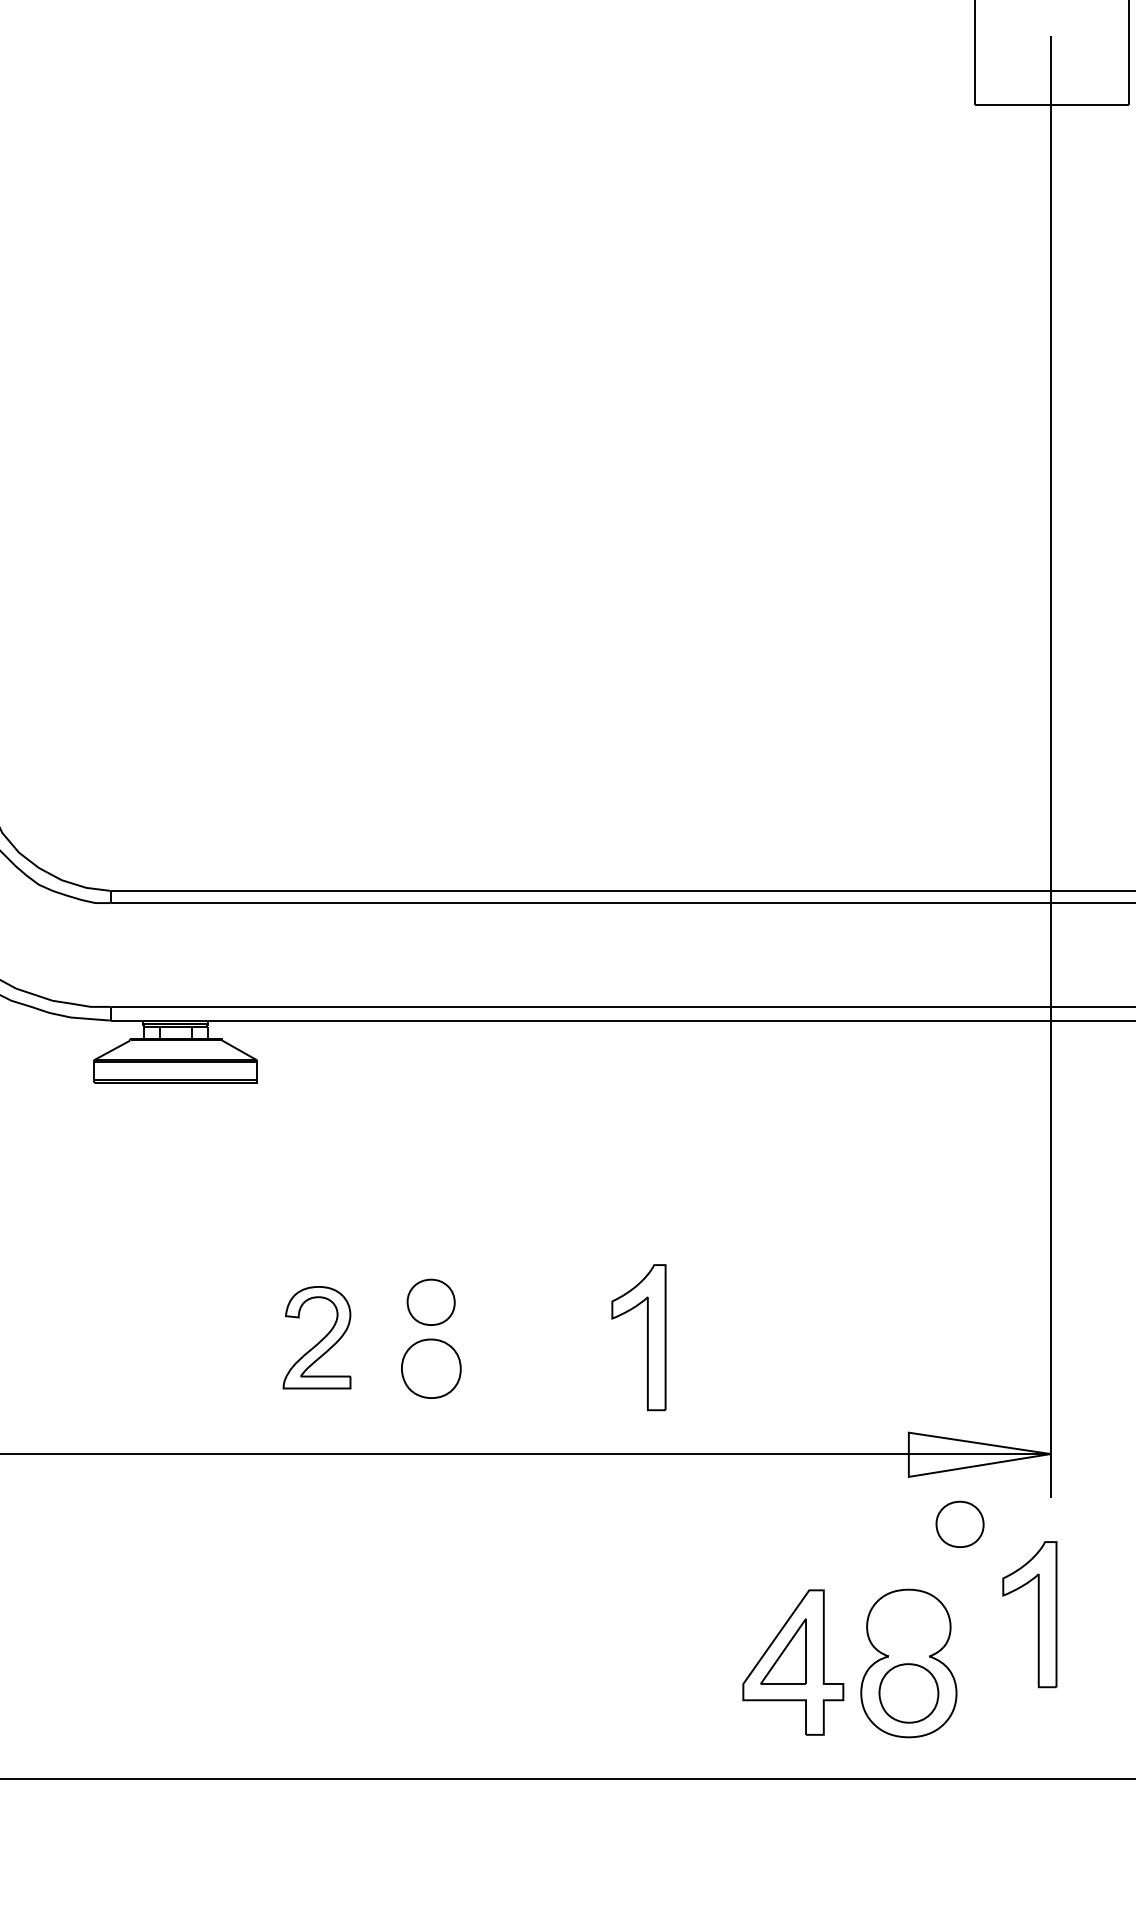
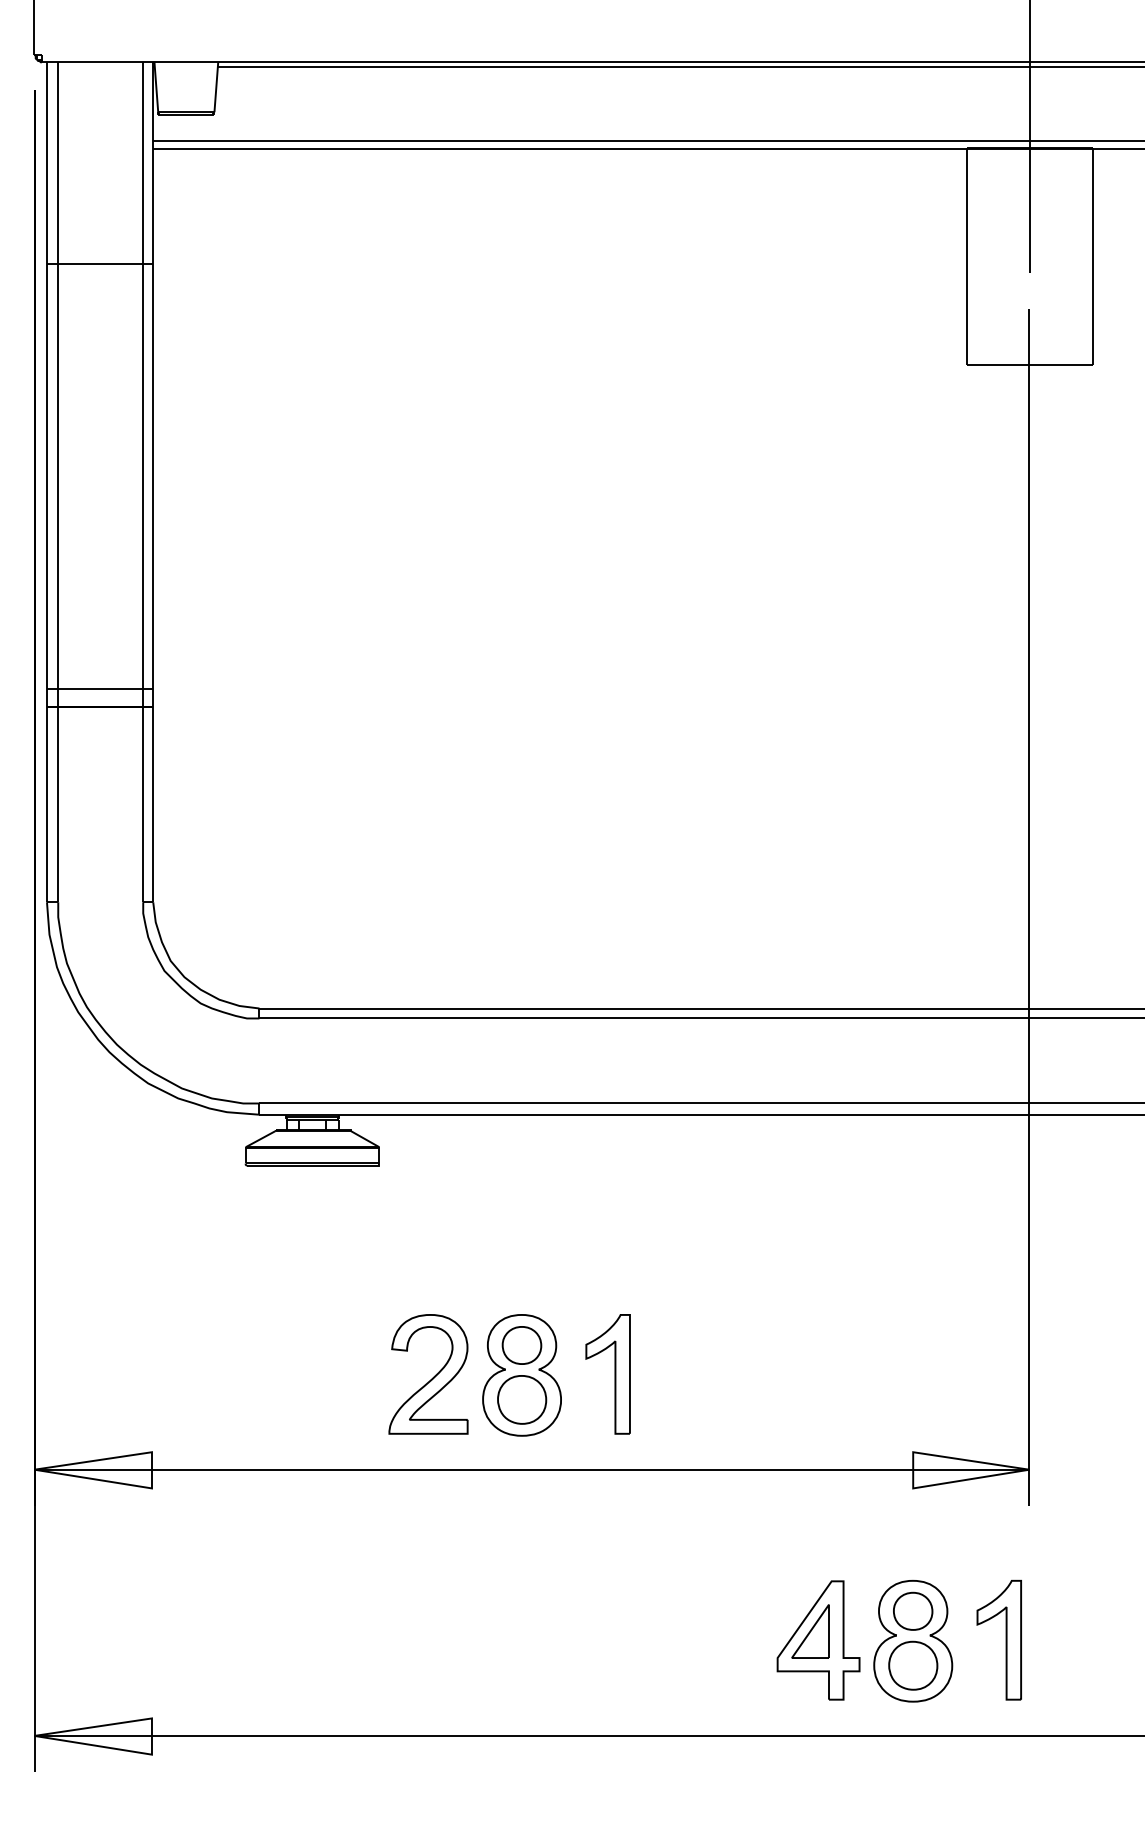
part: (317, 1337) -> (428, 1374), size x1.43
part: (646, 1337) -> (614, 1374), moved
part: (430, 1339) -> (521, 1375), added
part: (960, 1523) -> (913, 1610), moved
part: (1037, 1613) -> (1005, 1639), moved

